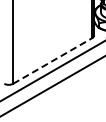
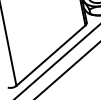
line: (52, 60) -> (50, 55), dashed -> solid

